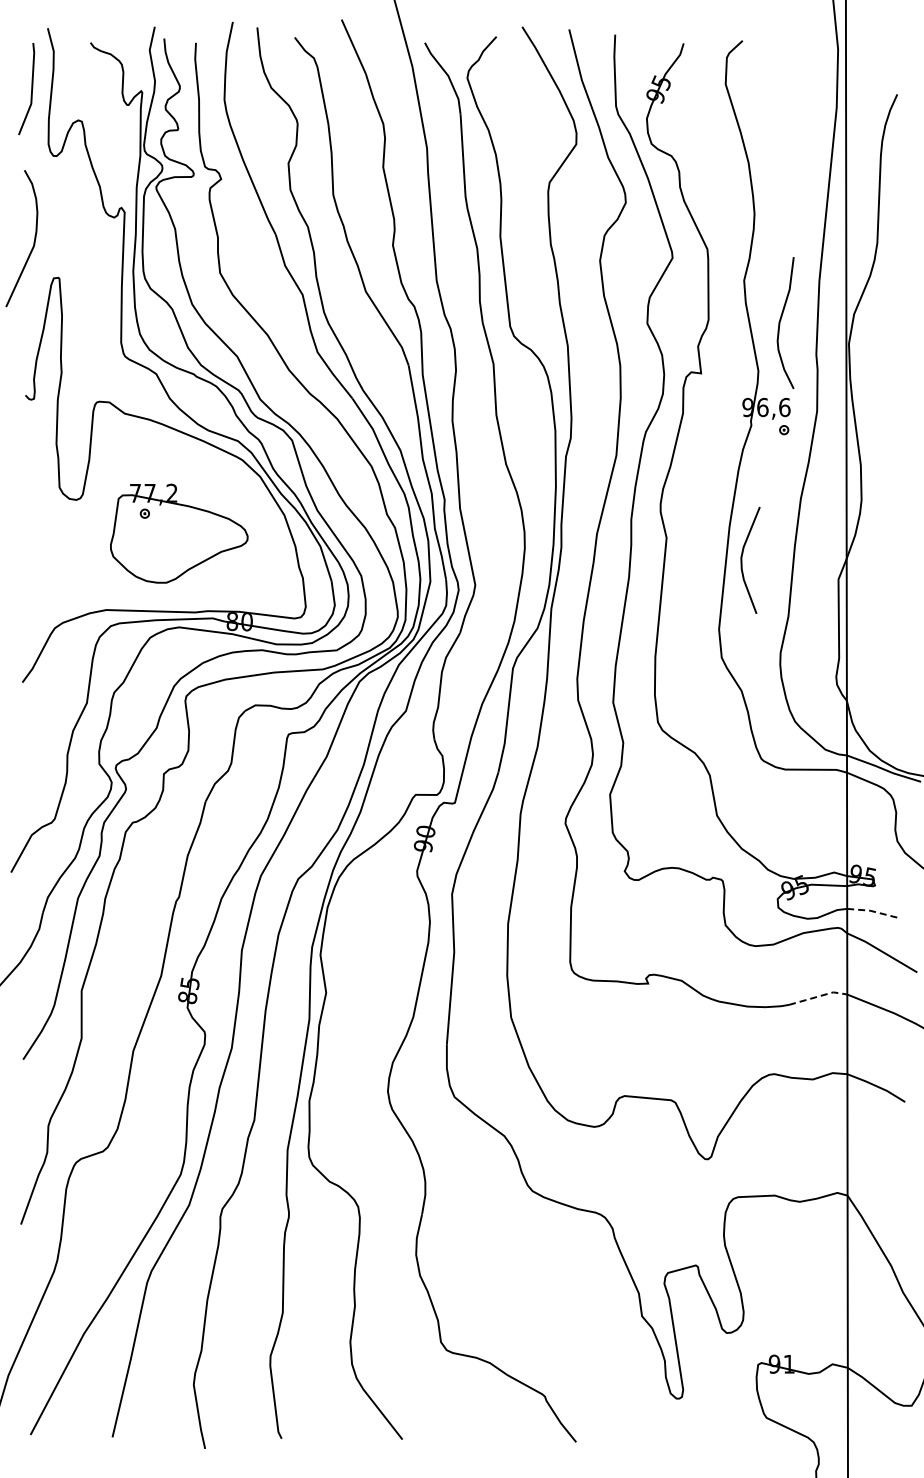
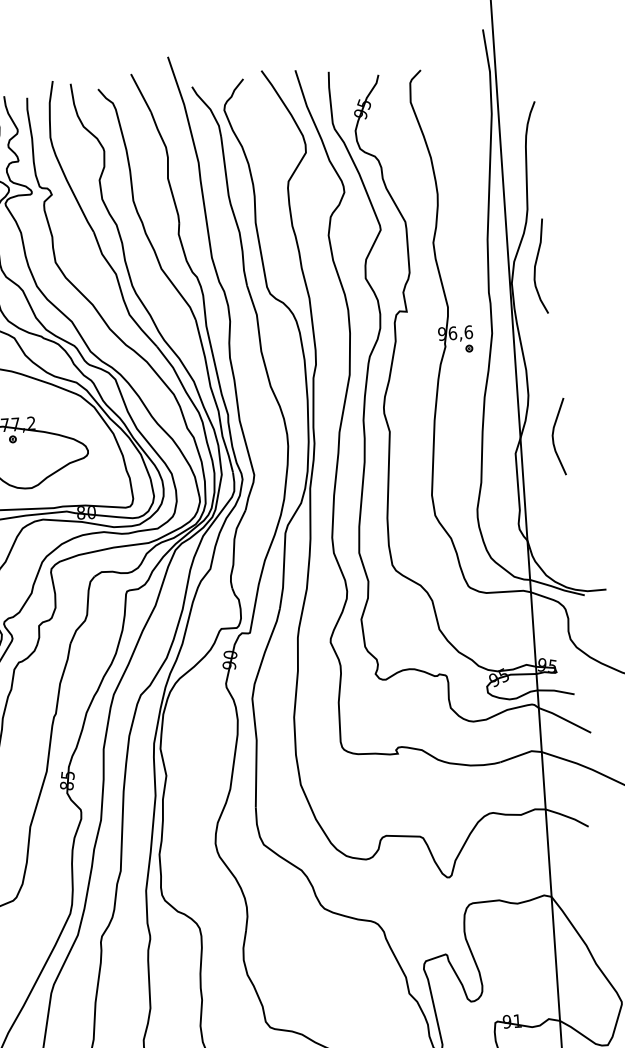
curve: (781, 320) -> (536, 264), moved
curve: (742, 559) -> (553, 436), moved
line: (872, 911) -> (555, 691), dashed -> solid
line: (819, 996) -> (521, 754), dashed -> solid

